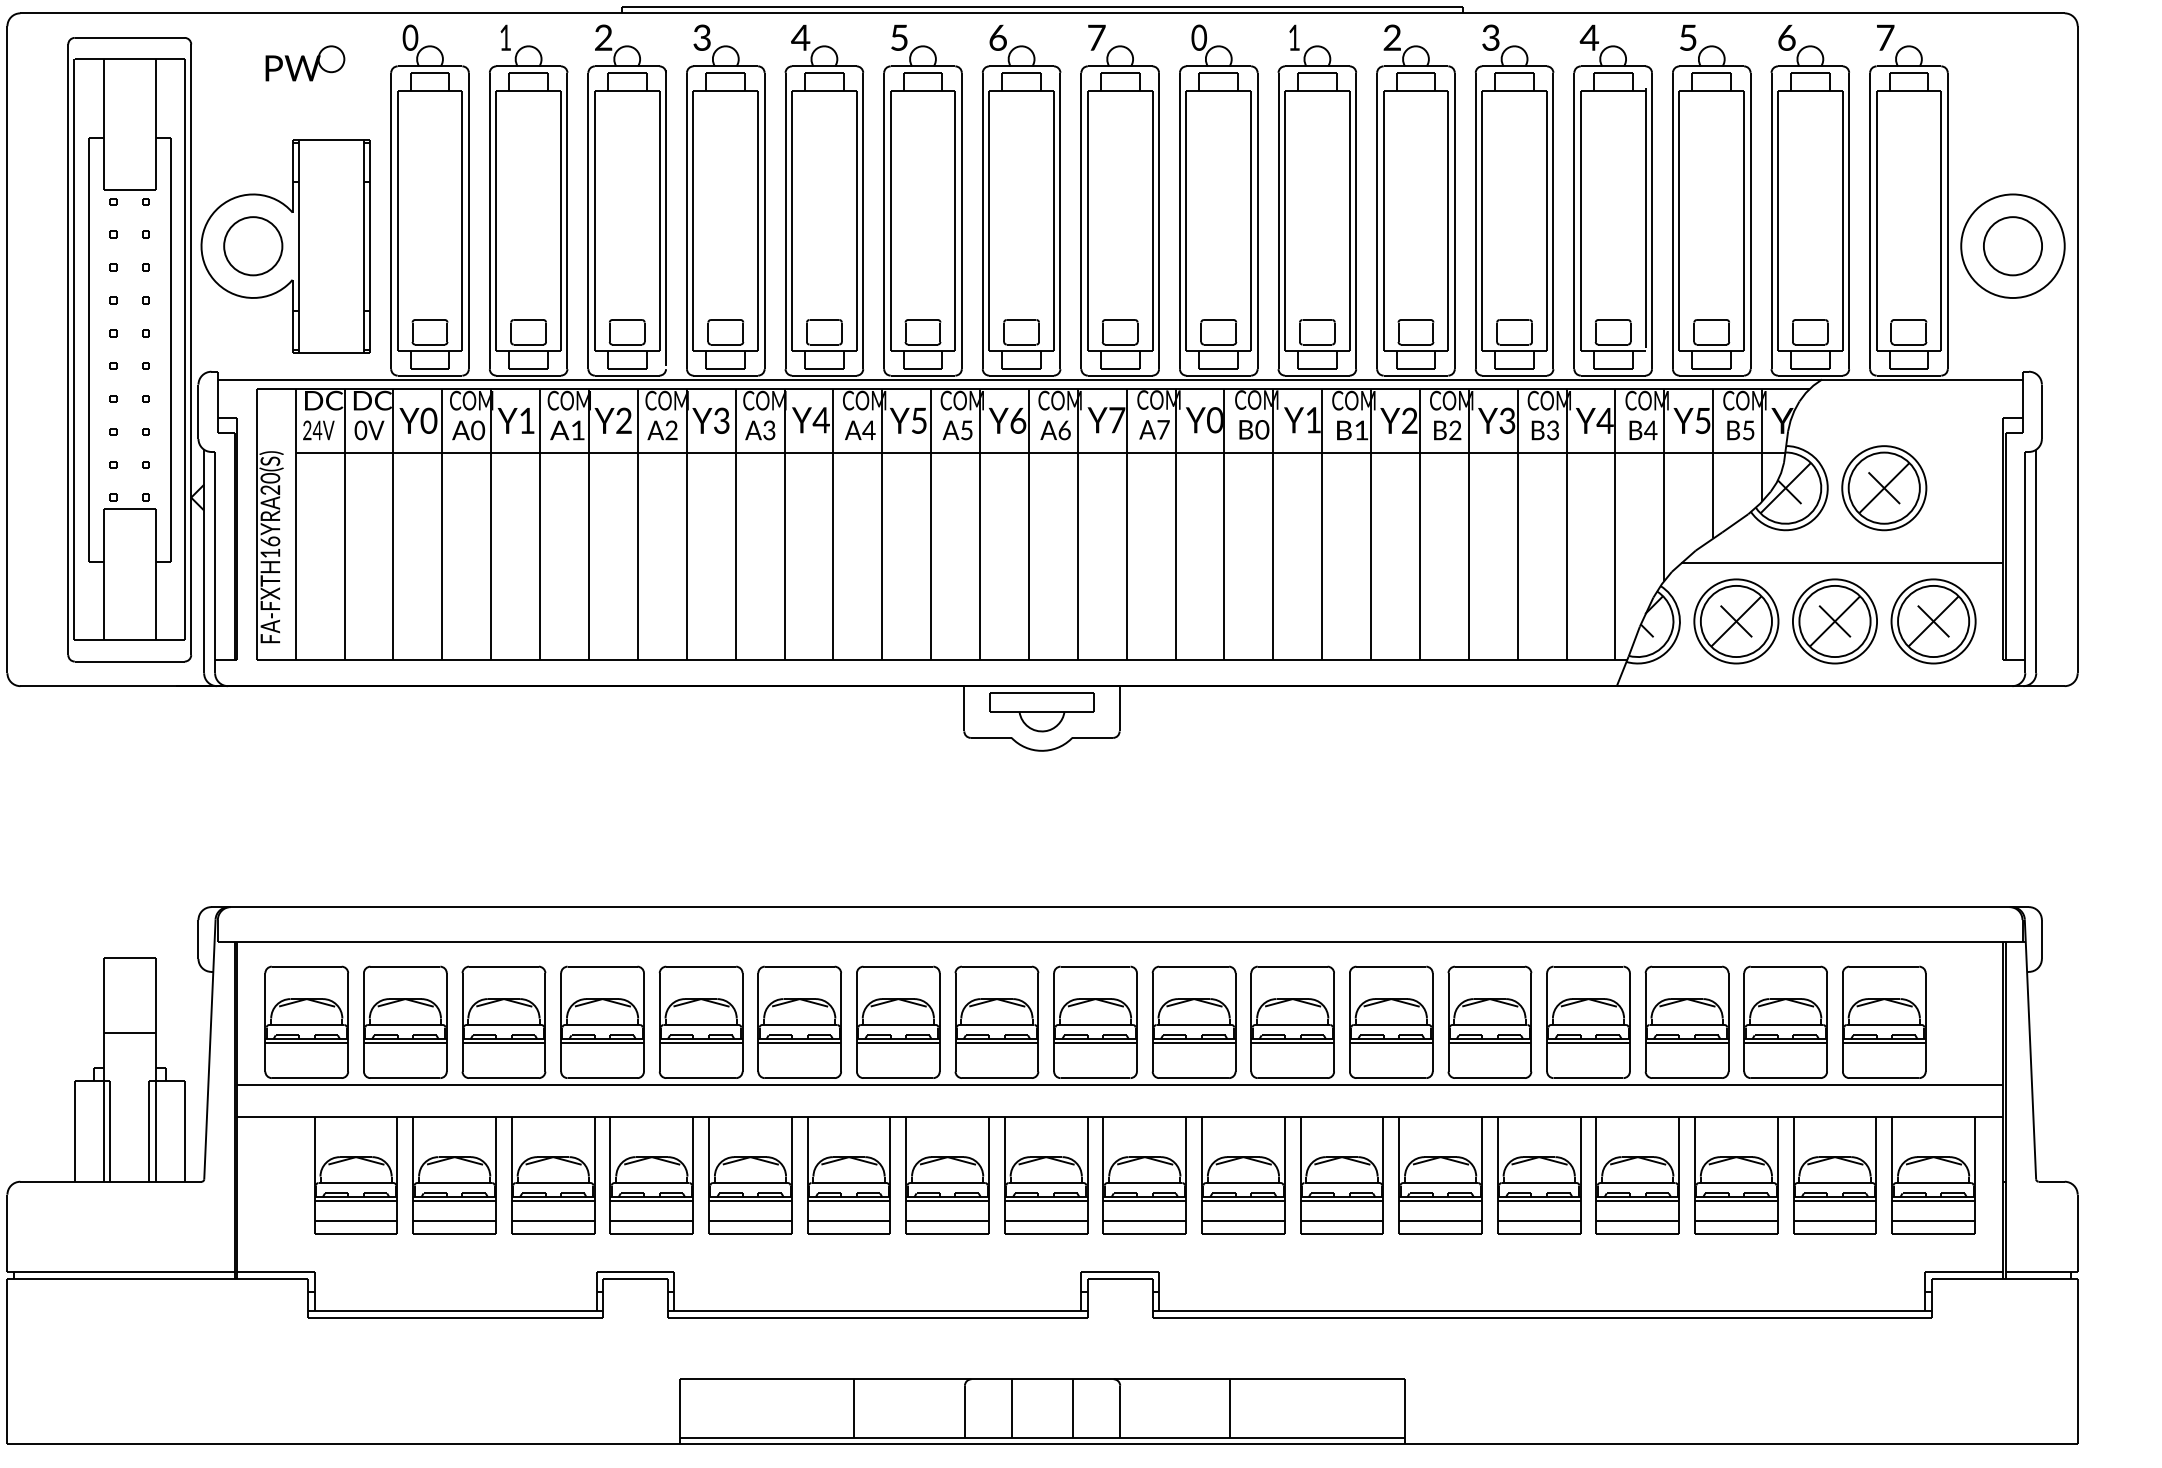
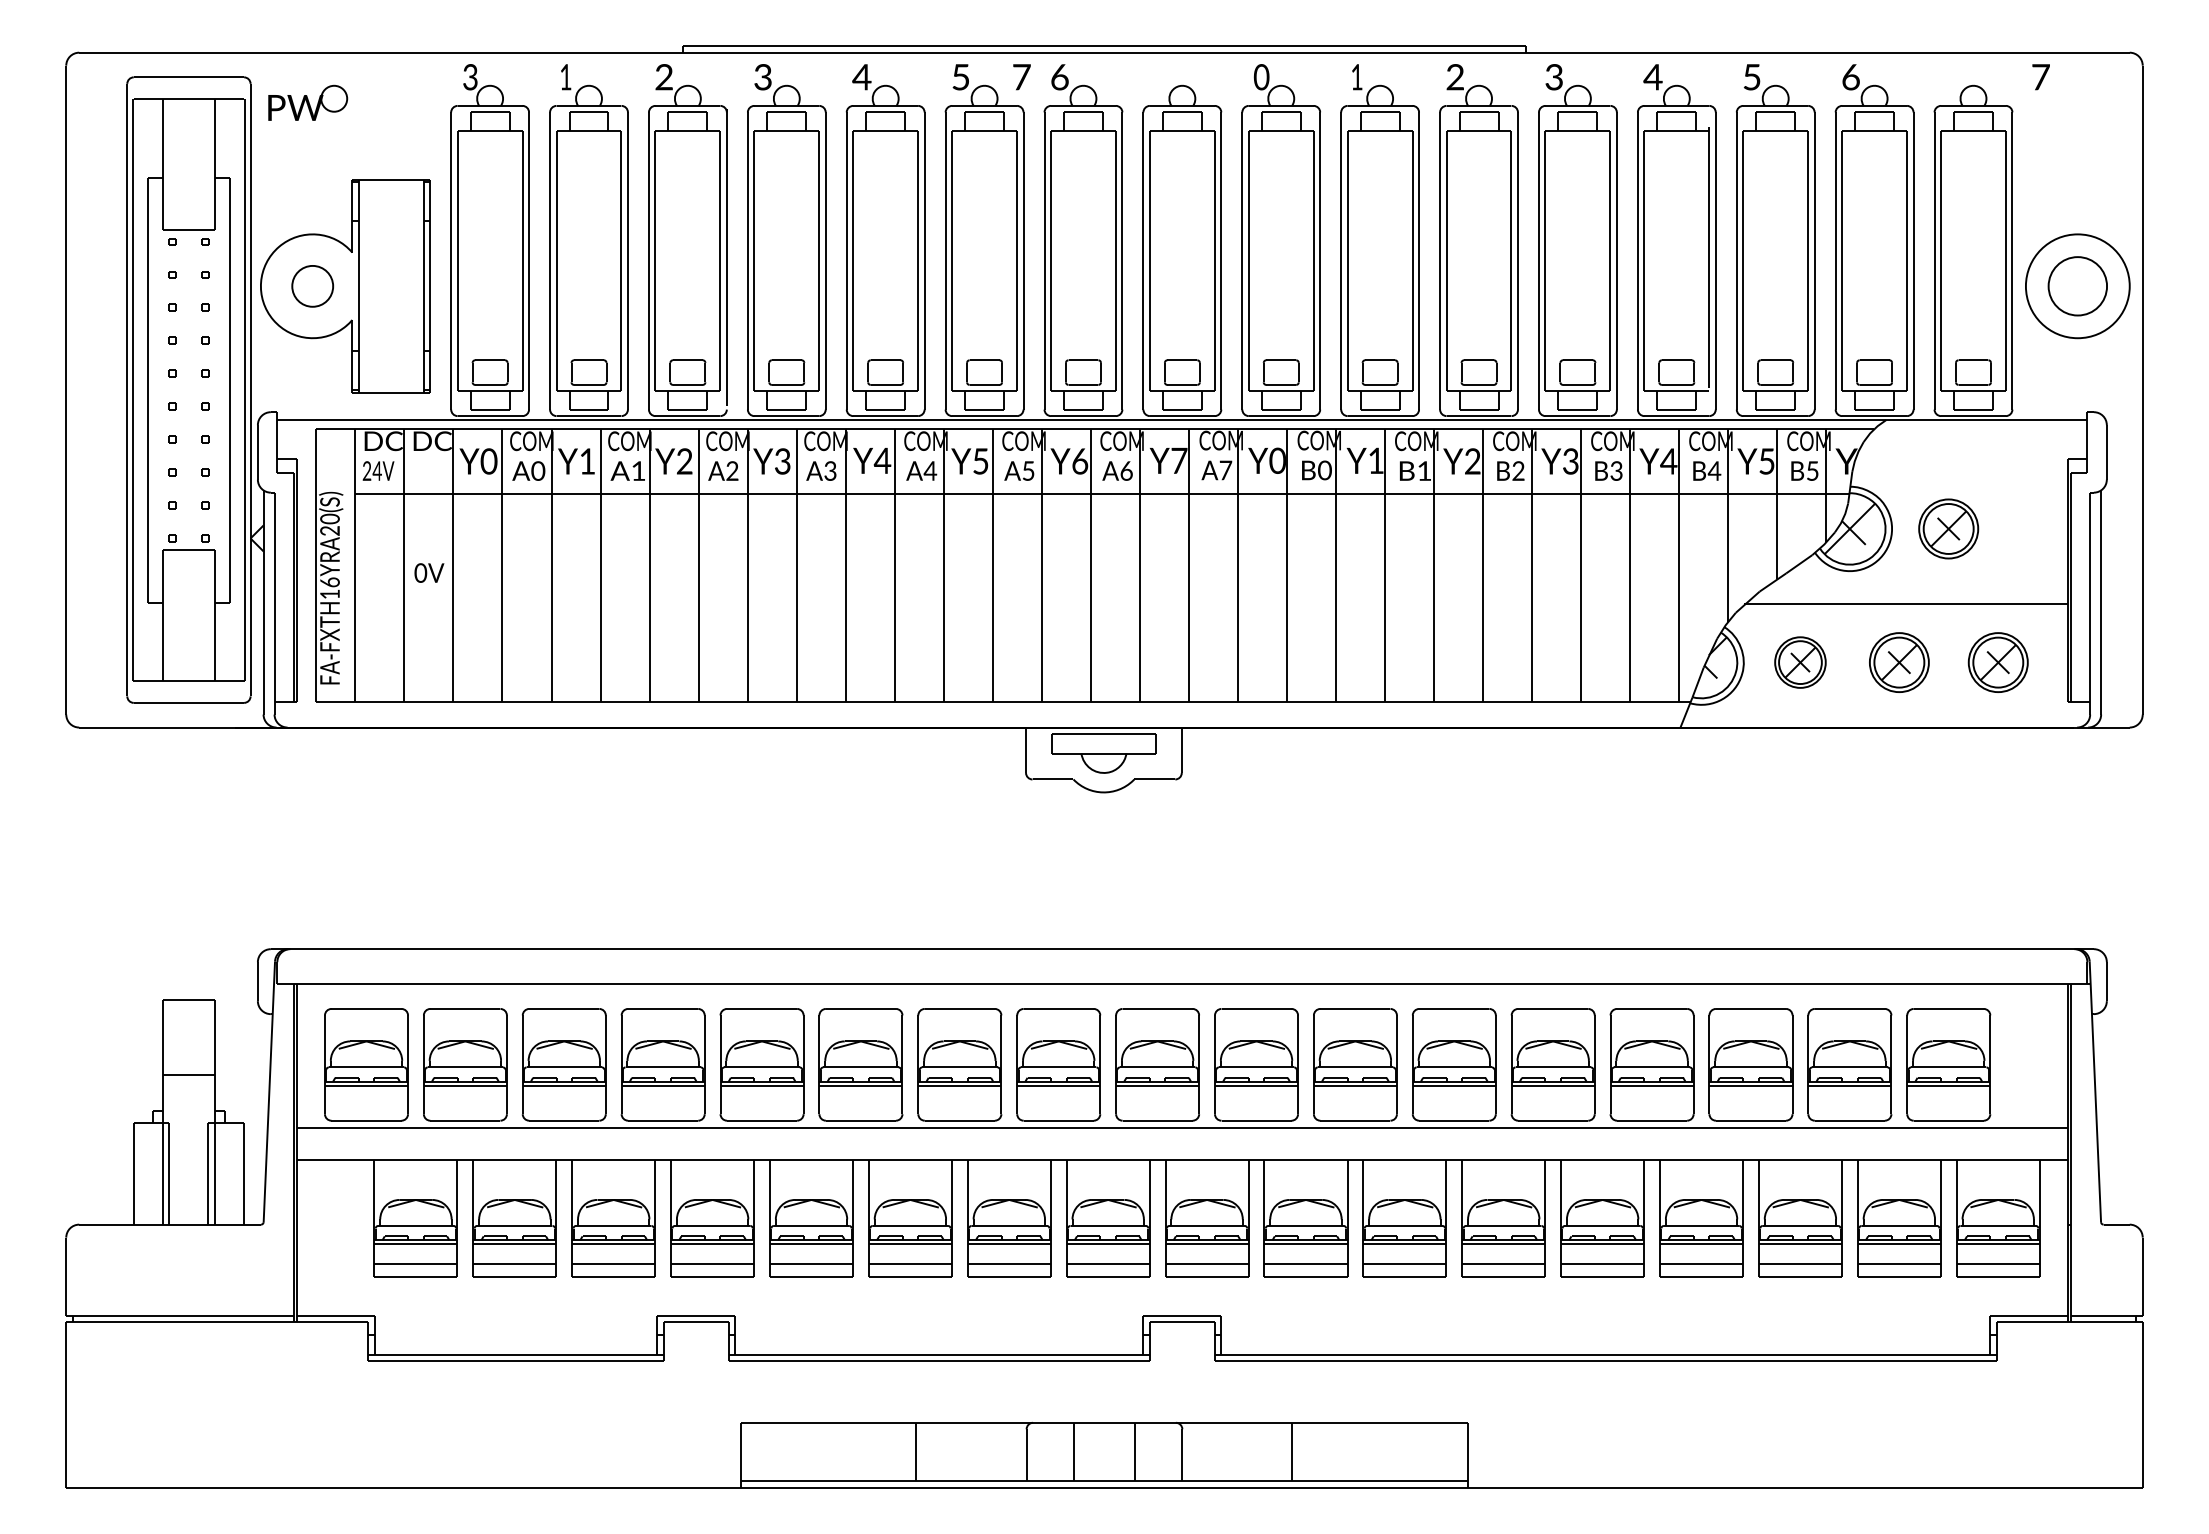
text: (410, 38) -> (470, 77), 0 -> 3
text: (1096, 38) -> (1021, 77), moved
text: (1885, 38) -> (2040, 77), moved
part: (305, 62) -> (308, 102), moved
part: (252, 246) -> (312, 286), size x0.7
text: (369, 429) -> (429, 572), moved
part: (1884, 487) -> (1948, 528), size x0.7
part: (1736, 621) -> (1800, 662), size x0.6
part: (1835, 621) -> (1899, 662), size x0.7
part: (1933, 621) -> (1998, 662), size x0.7

